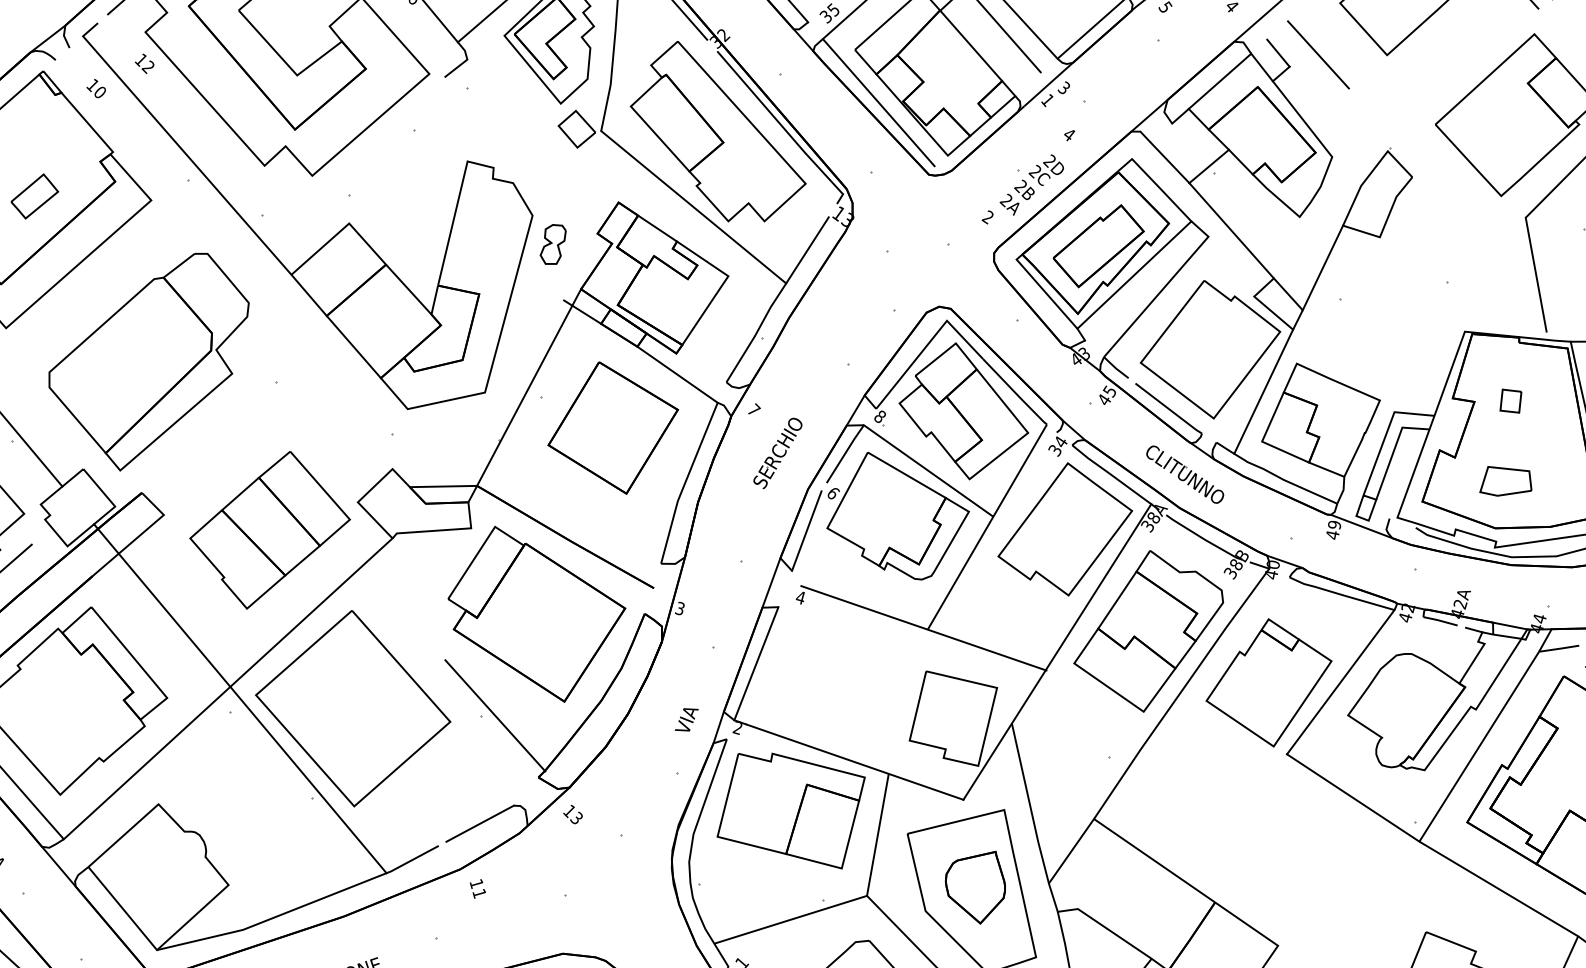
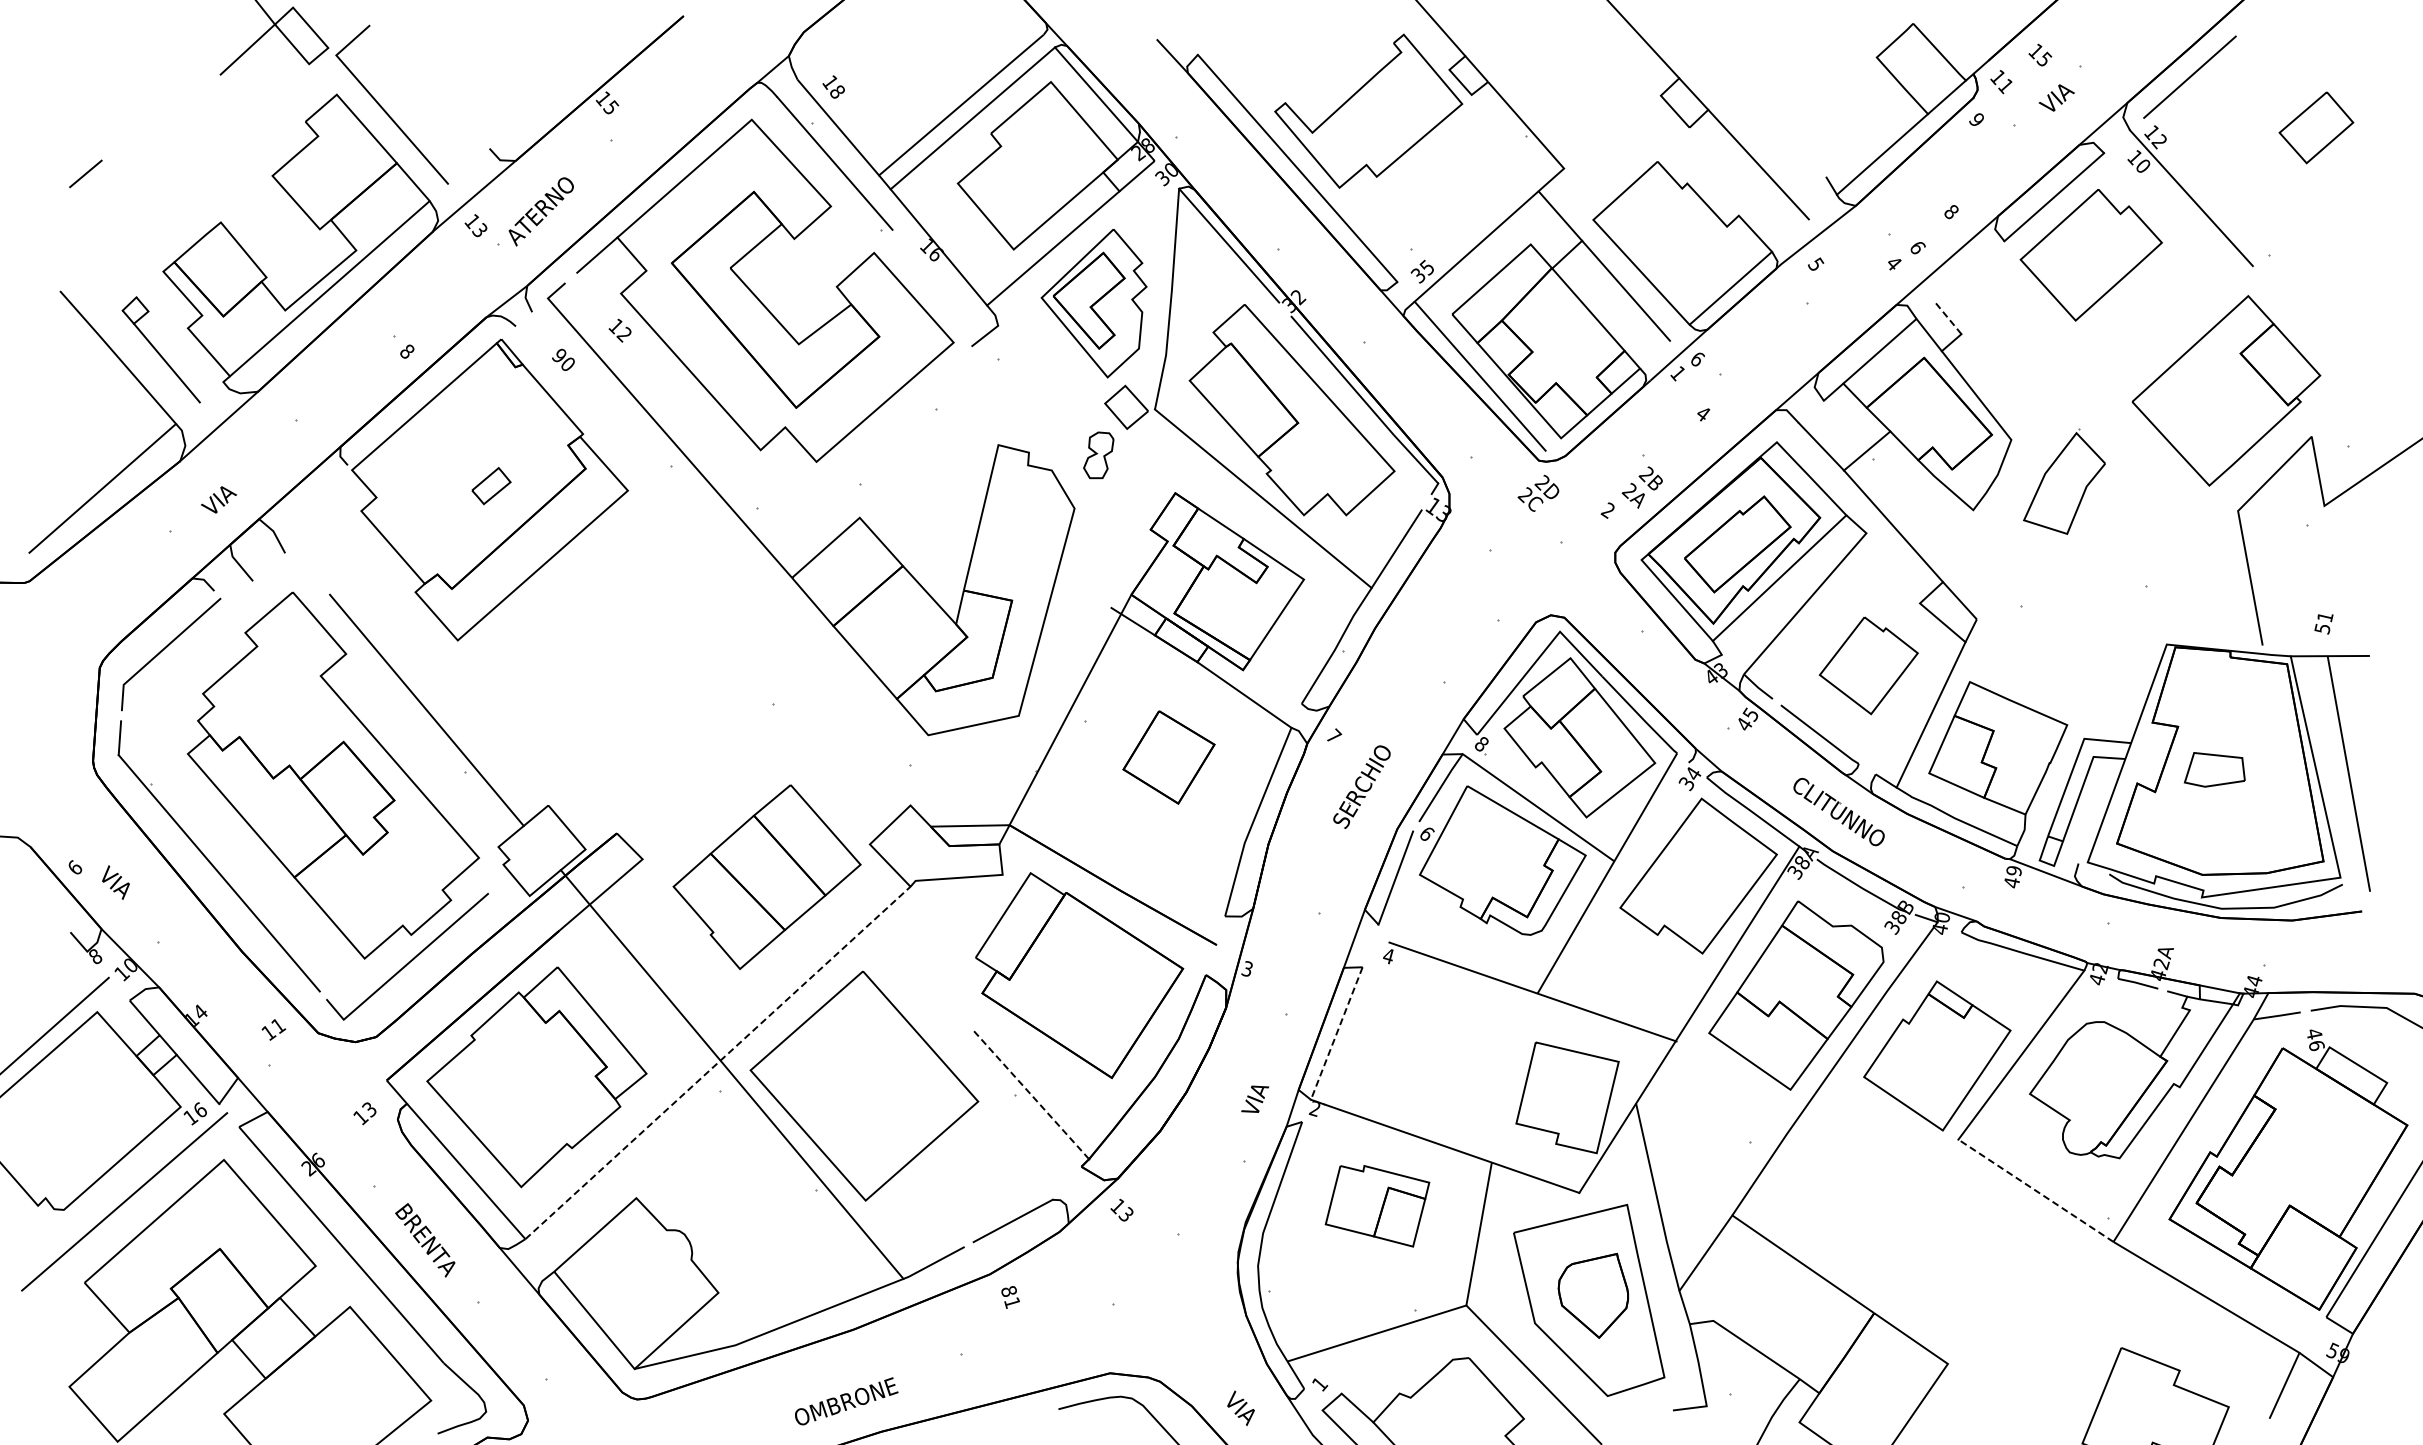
line: (1278, 53) -> (1948, 318), solid -> dashed
line: (1317, 54) -> (1994, 319), removed
text: (92, 84) -> (559, 355), 10 -> 90
text: (1063, 87) -> (1696, 358), 3 -> 6
text: (1046, 169) -> (1538, 492), moved
part: (34, 195) -> (491, 485), size x0.7
part: (553, 244) -> (1098, 455), moved
line: (1322, 267) -> (2000, 569), removed
part: (1210, 349) -> (1868, 665), size x0.6
part: (148, 362) -> (624, 680), removed
part: (1510, 400) -> (2220, 725), removed
part: (612, 428) -> (1168, 757), size x0.6
part: (1505, 481) -> (2214, 769), moved
line: (756, 663) -> (1336, 1033), solid -> dashed
line: (228, 688) -> (718, 1062), solid -> dashed
line: (494, 714) -> (1030, 1093), solid -> dashed
line: (1352, 797) -> (2035, 1190), solid -> dashed
part: (791, 811) -> (1377, 1206), size x0.6
text: (476, 883) -> (1008, 1291), 11 -> 81

